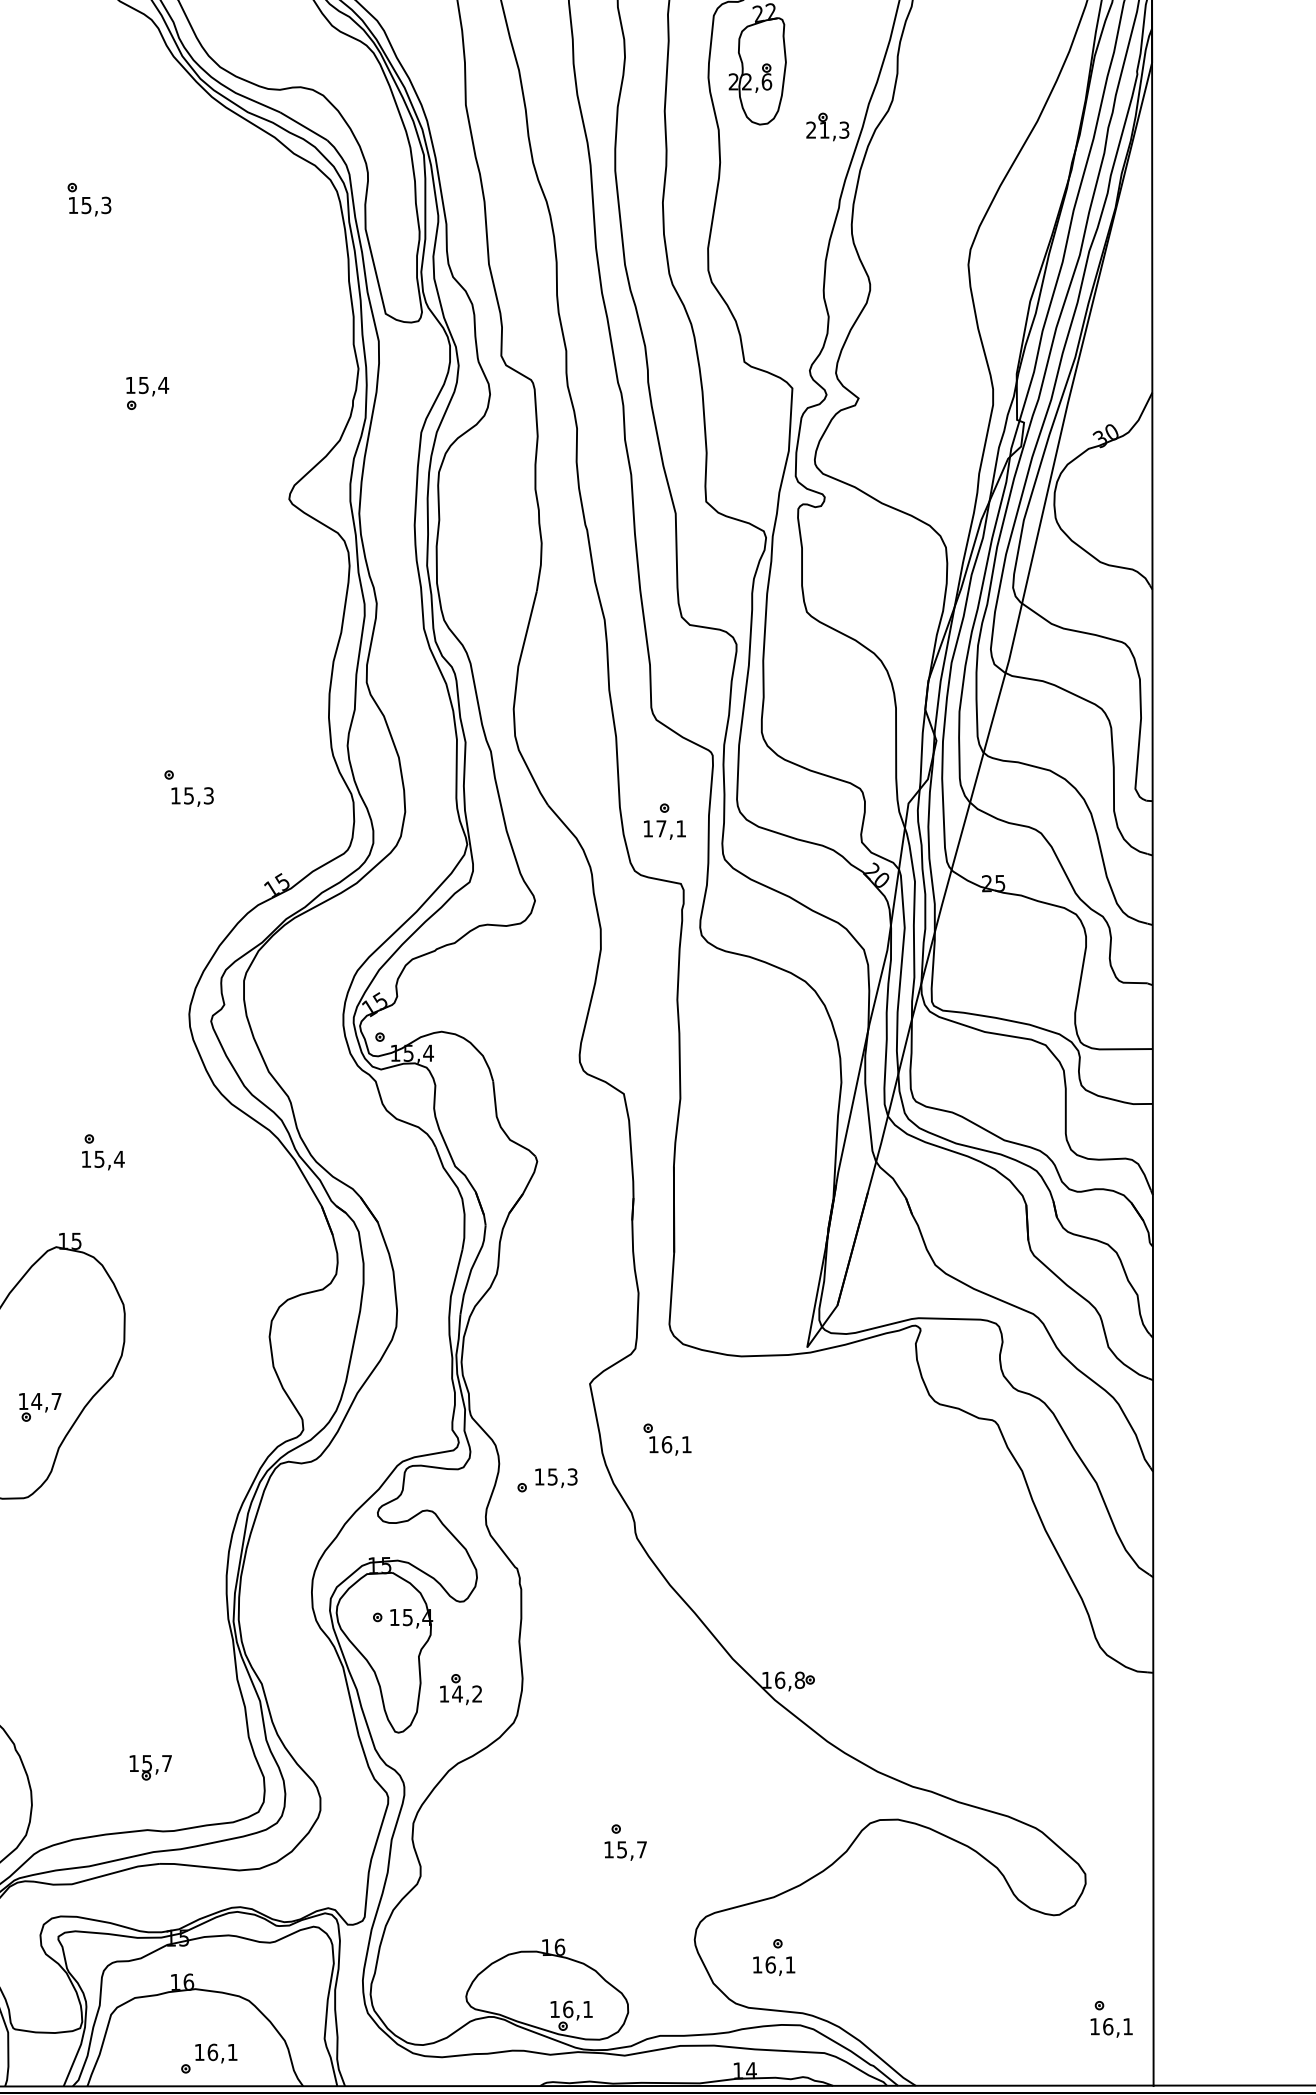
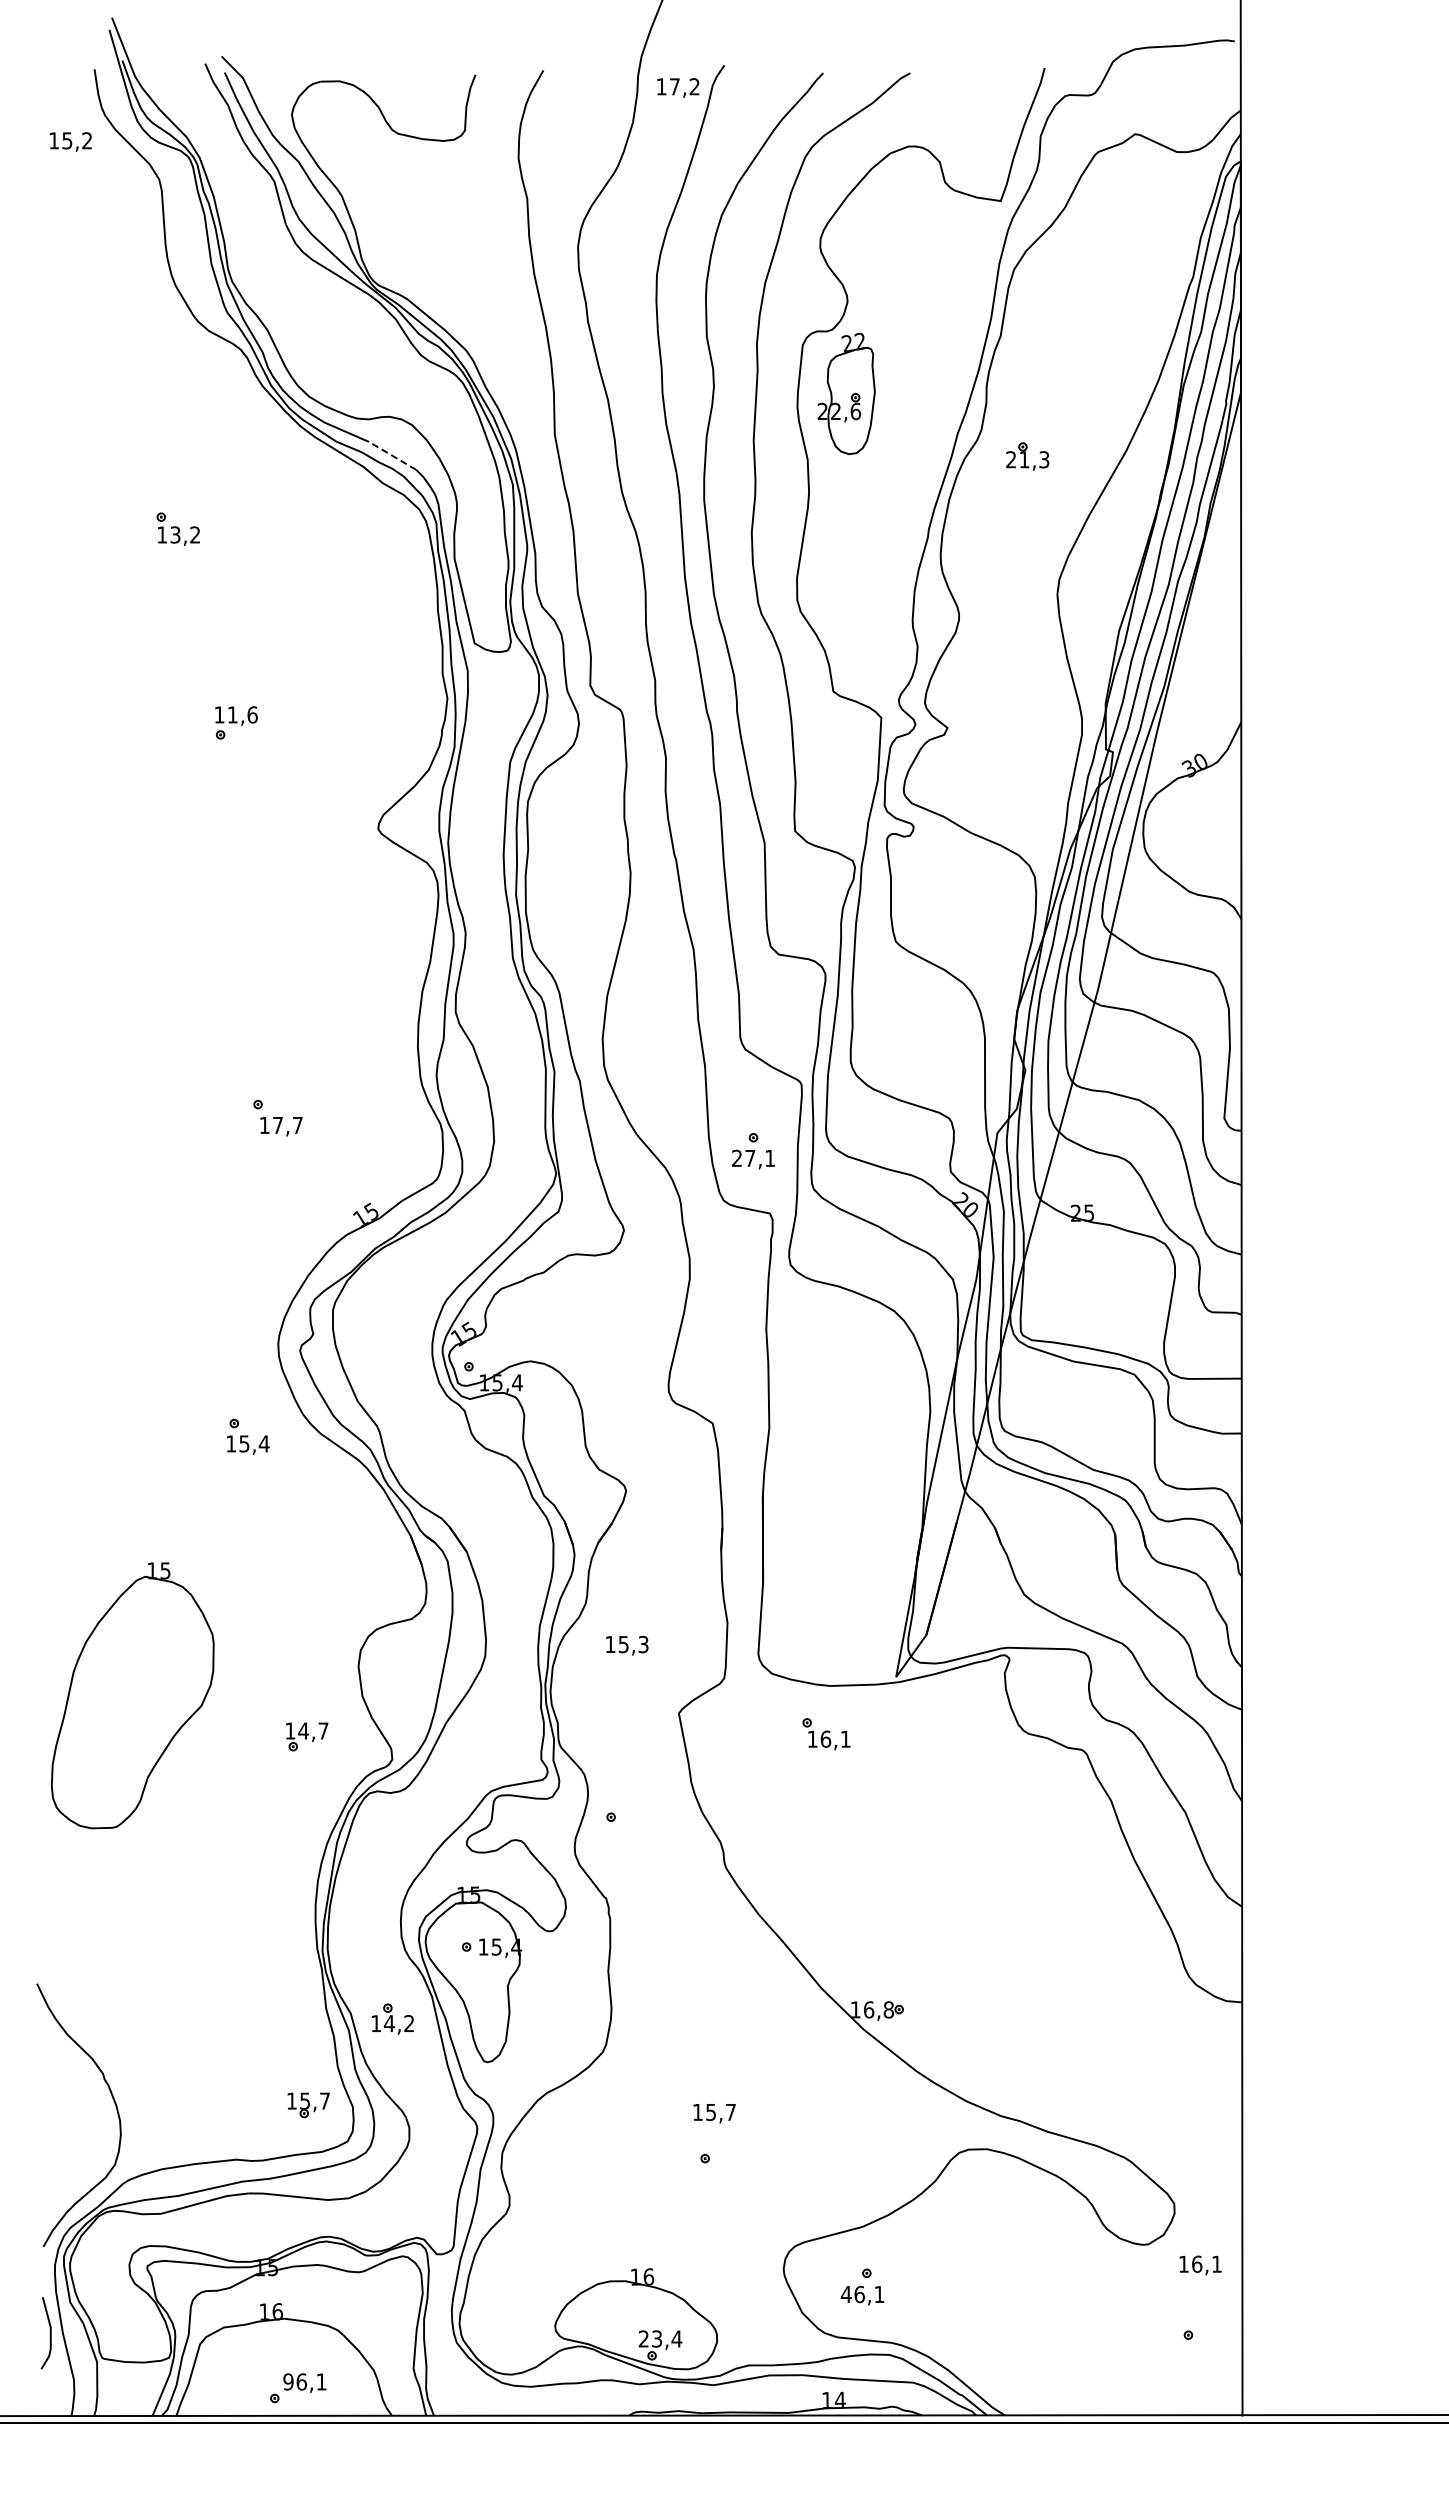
line: (303, 125) -> (392, 455), solid -> dashed
part: (827, 126) -> (1027, 456), moved
text: (96, 204) -> (185, 534), 15,3 -> 13,2
text: (153, 384) -> (242, 714), 15,4 -> 11,6
text: (198, 795) -> (287, 1125), 15,3 -> 17,7
text: (647, 827) -> (736, 1157), 17,1 -> 27,1
part: (103, 1151) -> (248, 1436), moved
part: (40, 1406) -> (307, 1736), moved
part: (667, 1439) -> (826, 1734), moved
text: (556, 1477) -> (627, 1645), moved
part: (460, 1688) -> (392, 2018), moved
part: (150, 1767) -> (308, 2105), moved
text: (625, 1850) -> (714, 2113), moved
text: (756, 1964) -> (845, 2294), 16,1 -> 46,1
text: (571, 2008) -> (660, 2338), 16,1 -> 23,4
text: (1111, 2027) -> (1200, 2265), moved
text: (199, 2051) -> (288, 2381), 16,1 -> 96,1

